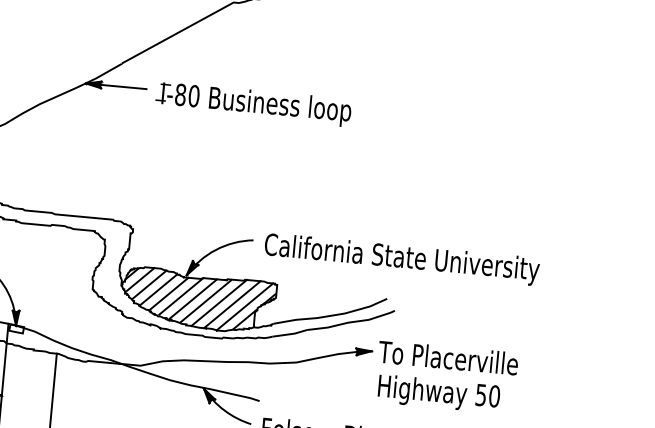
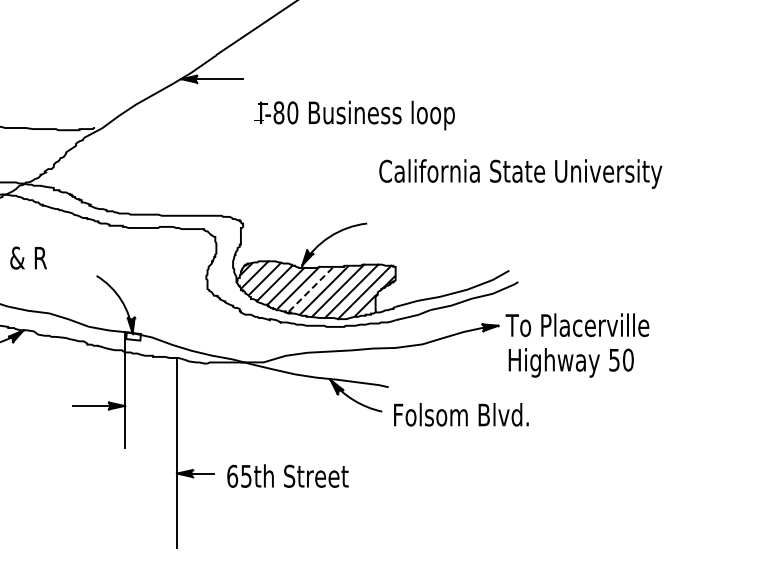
text: (253, 104) -> (354, 115), moved
text: (401, 258) -> (520, 173), moved
line: (193, 299) -> (311, 289), solid -> dashed

